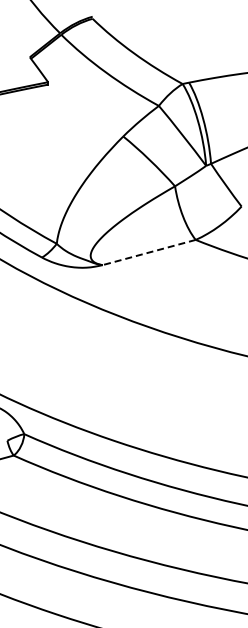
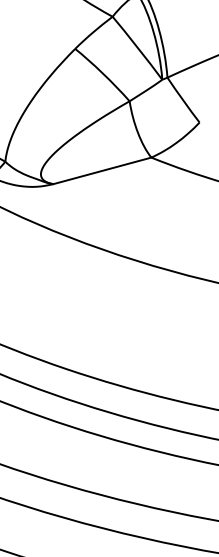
line: (148, 252) -> (101, 170), dashed -> solid

